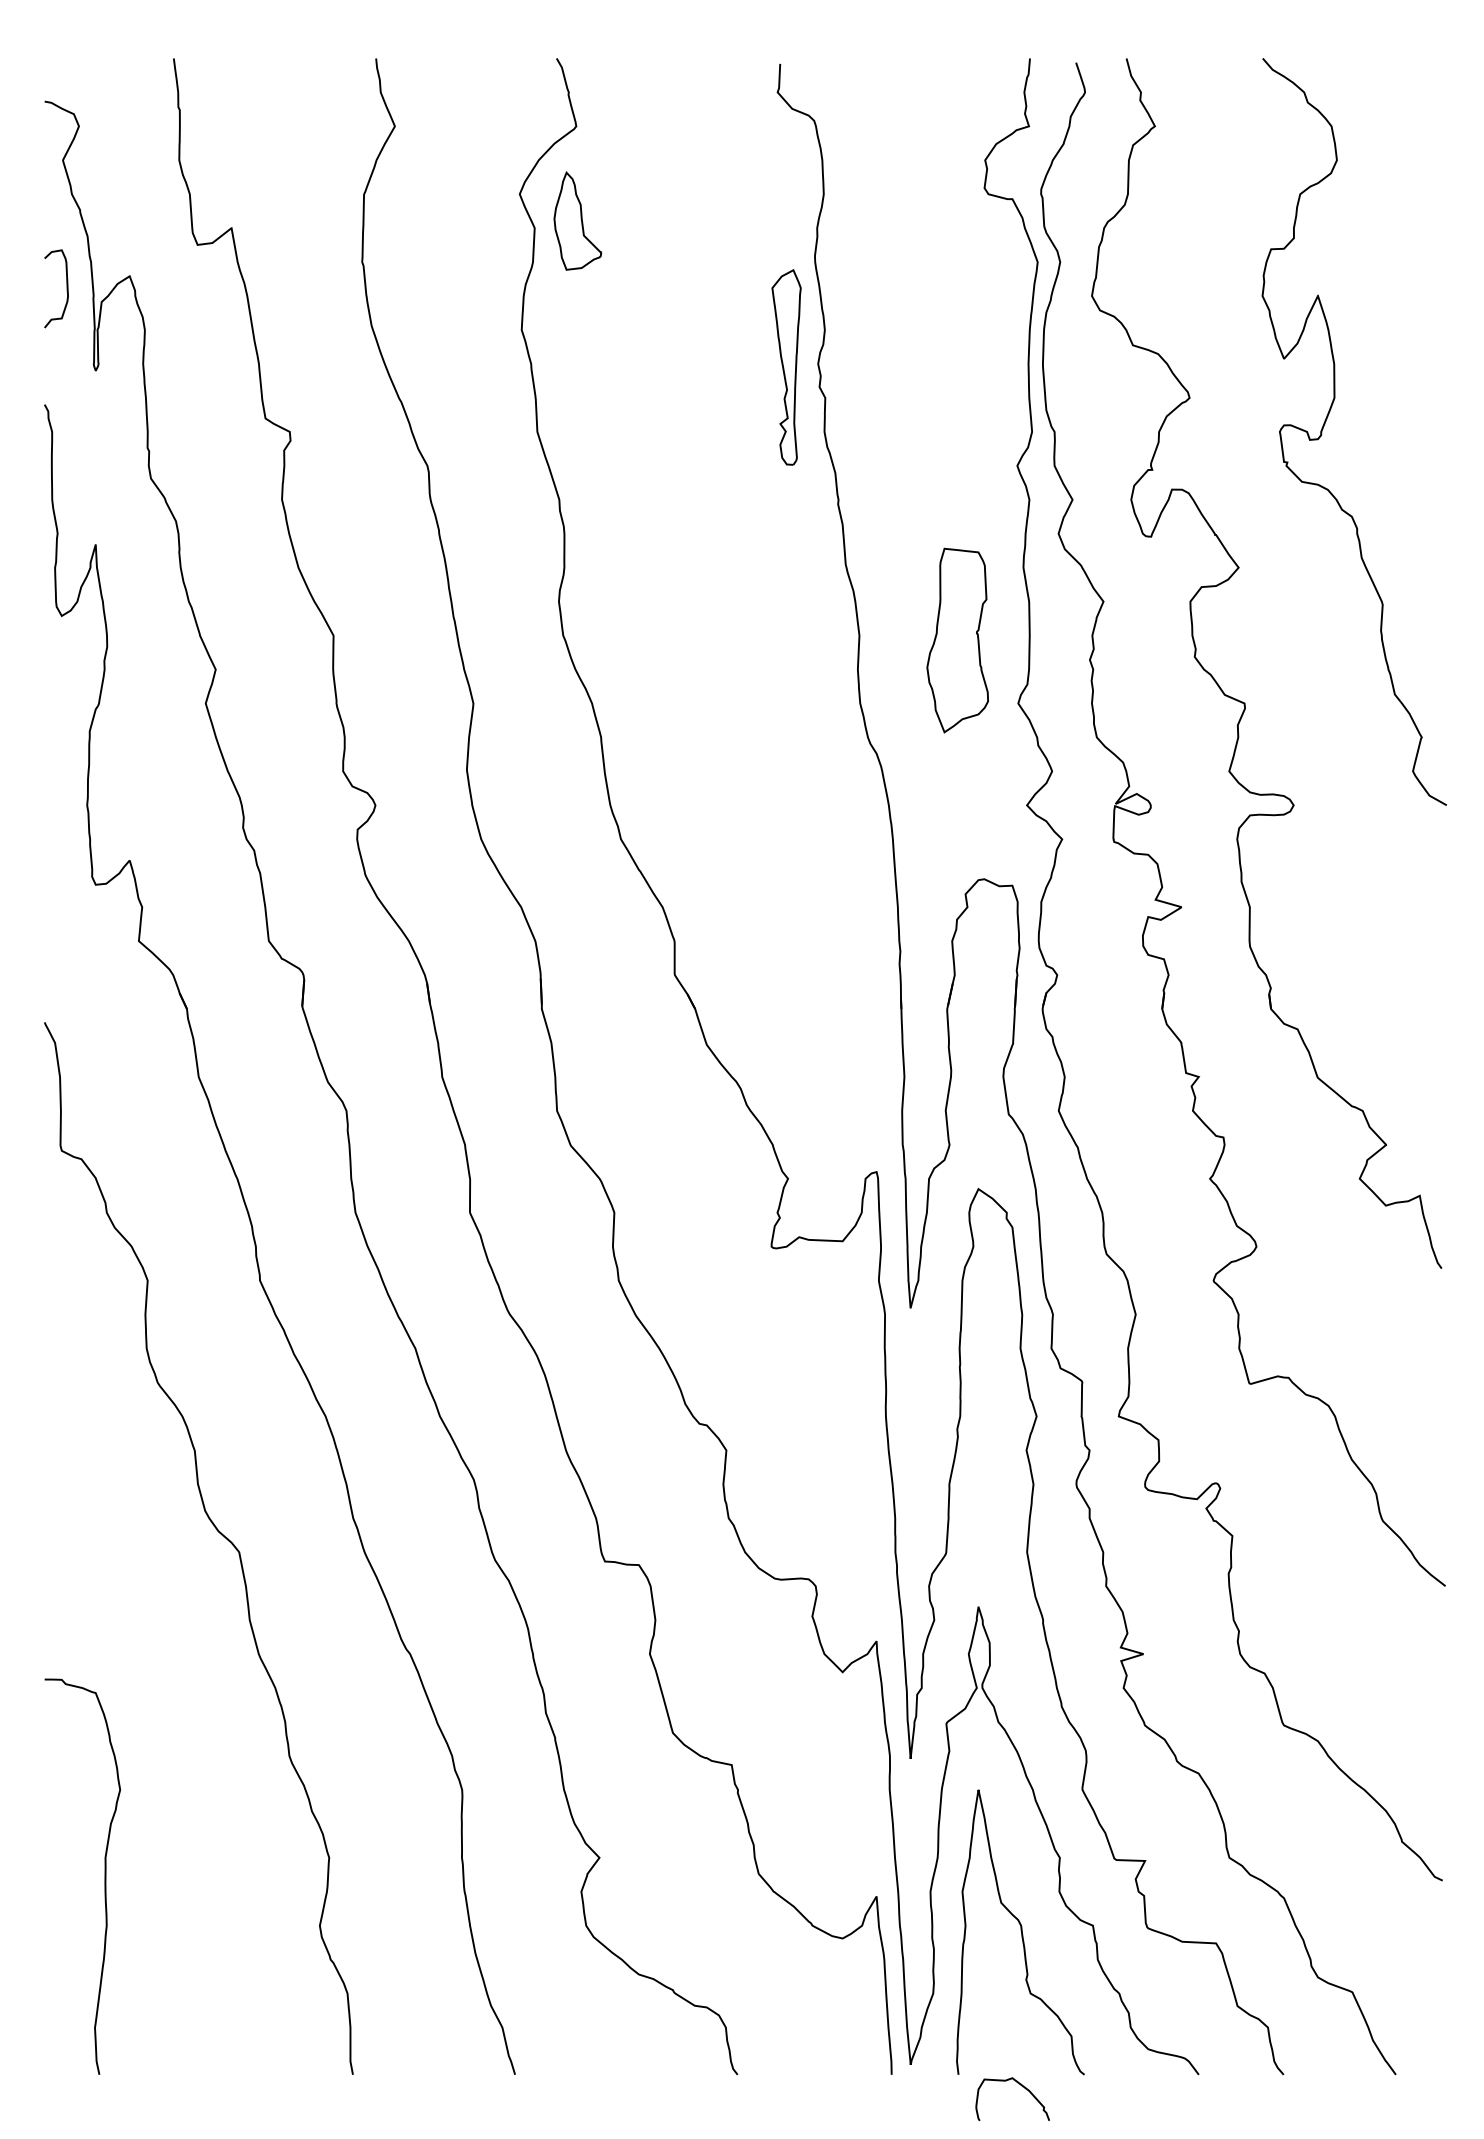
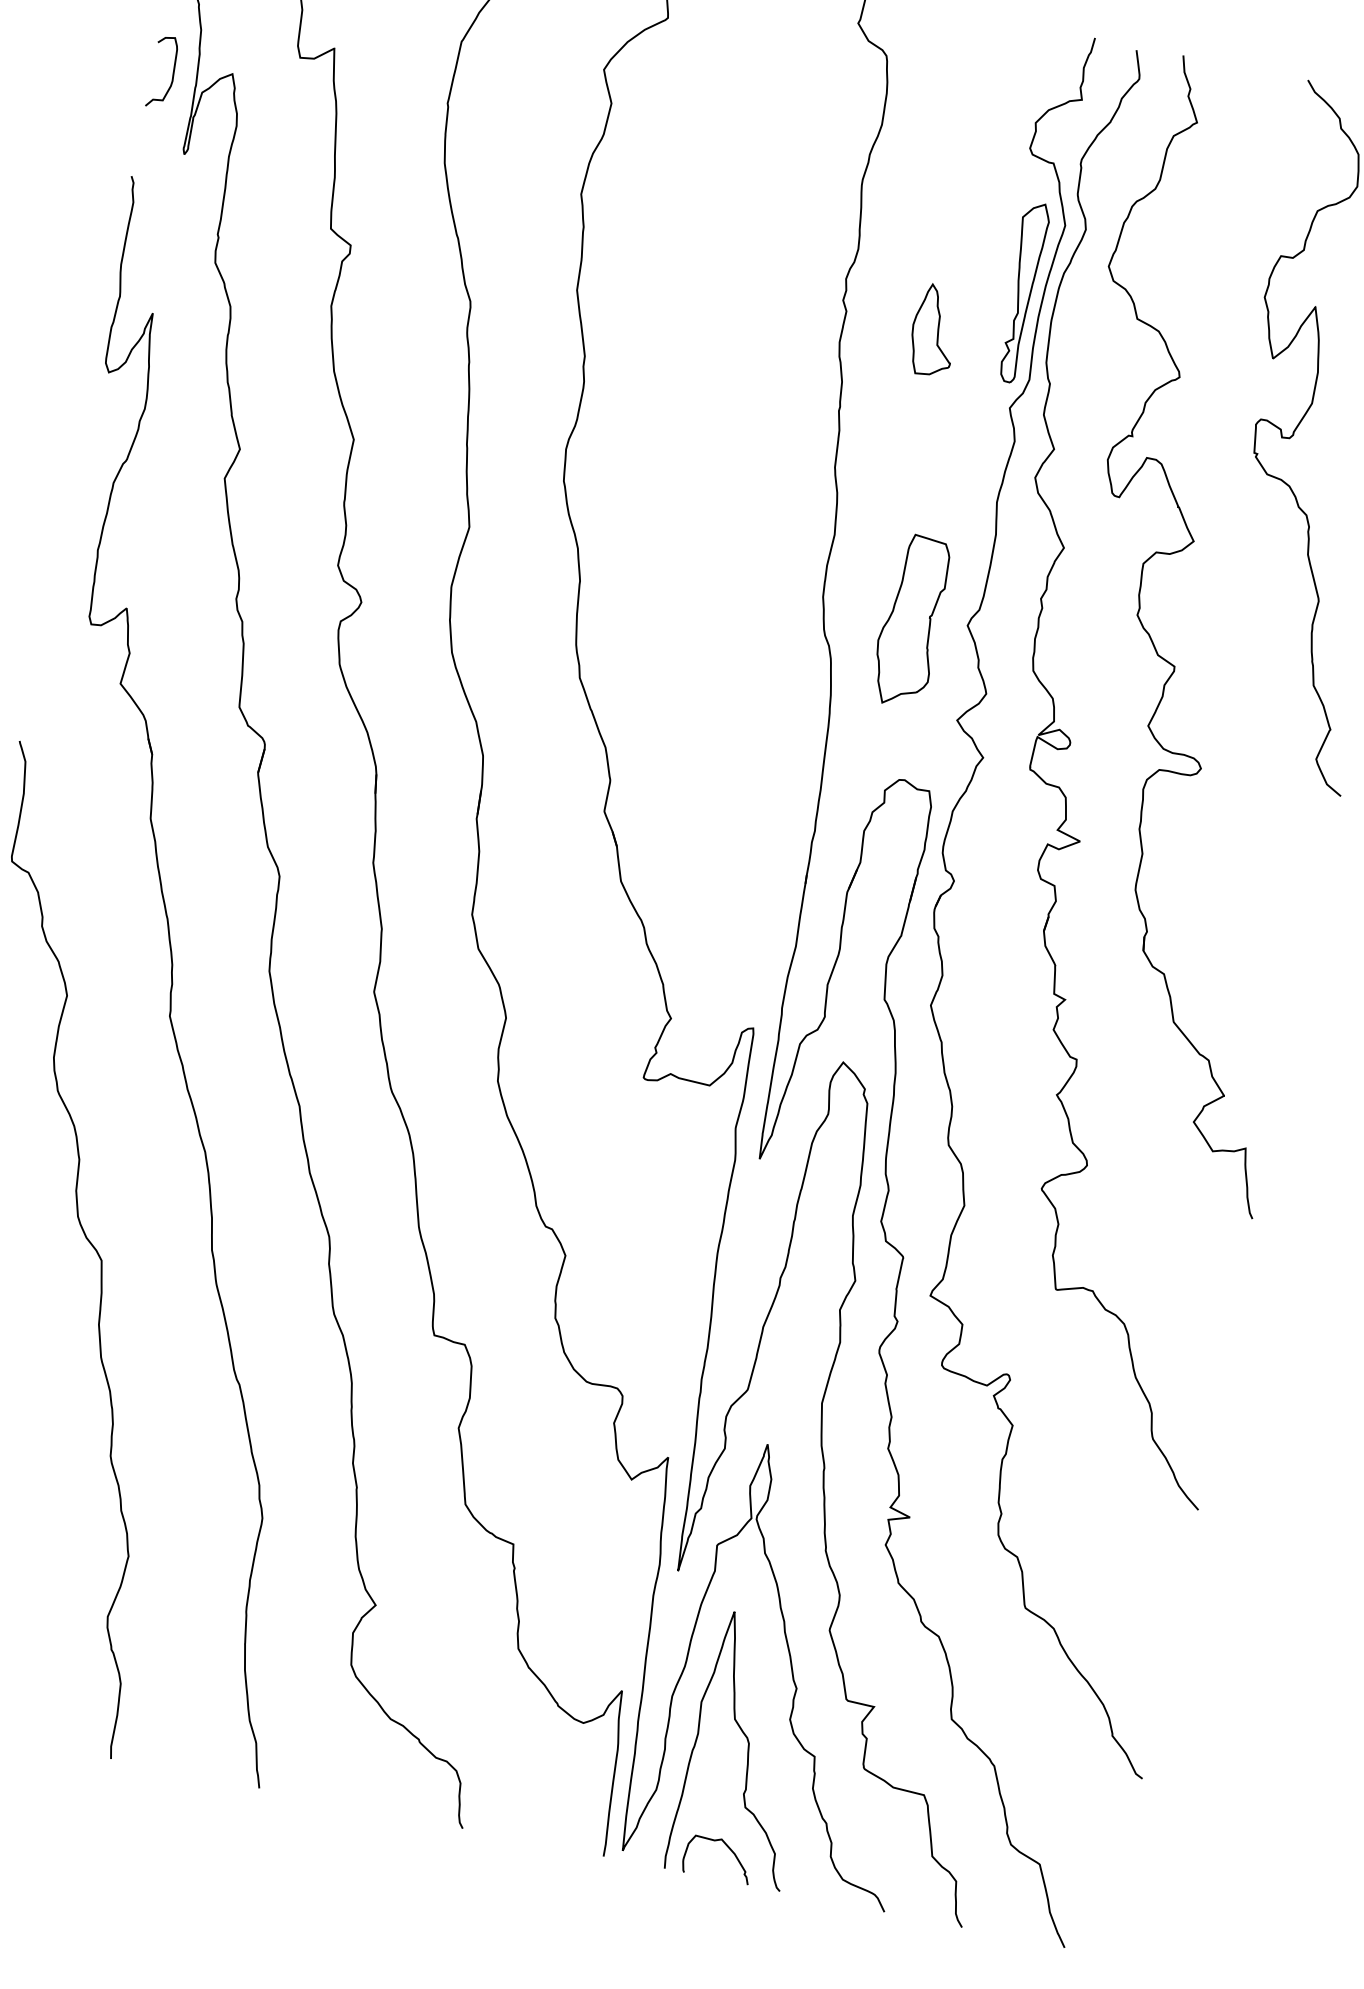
part: (577, 220) -> (934, 330), moved
part: (786, 367) -> (1021, 292), moved
part: (957, 640) -> (910, 621), moved
curve: (1021, 2086) -> (728, 1848), moved

